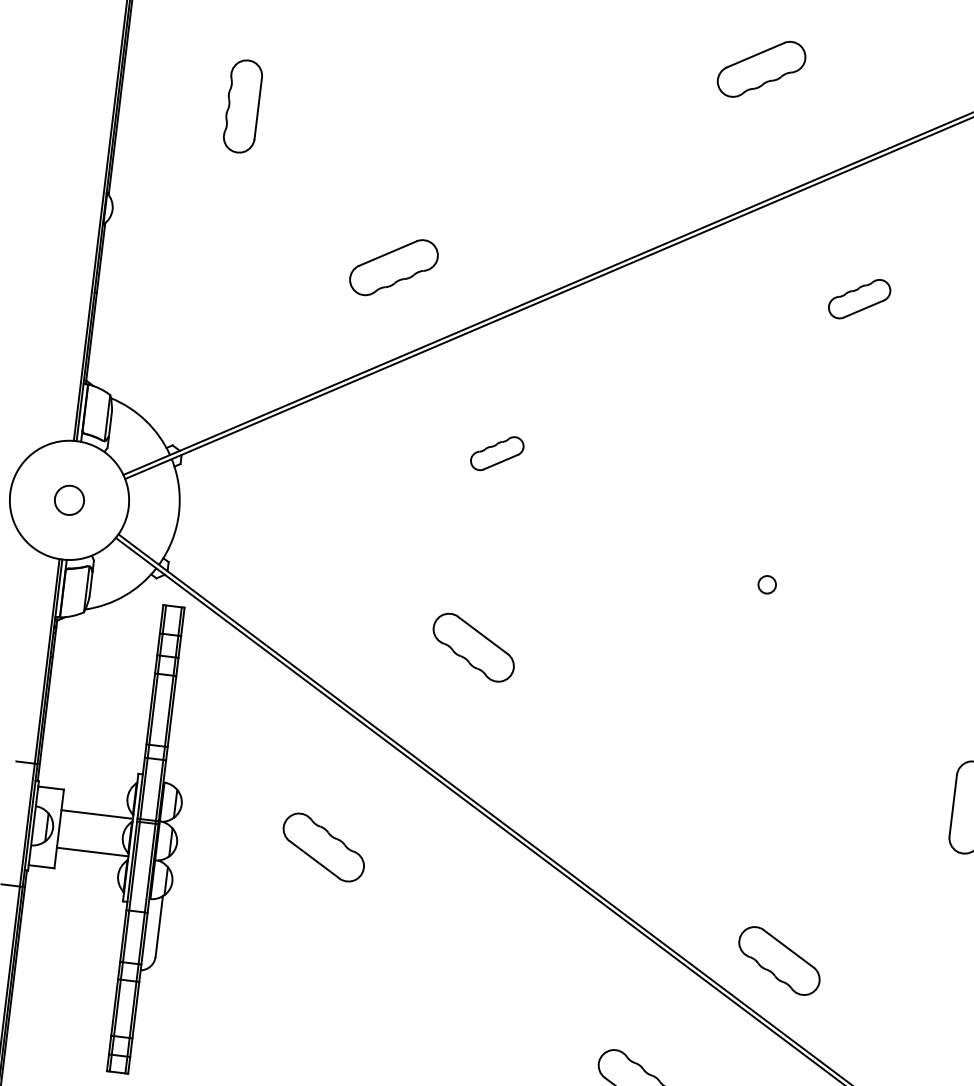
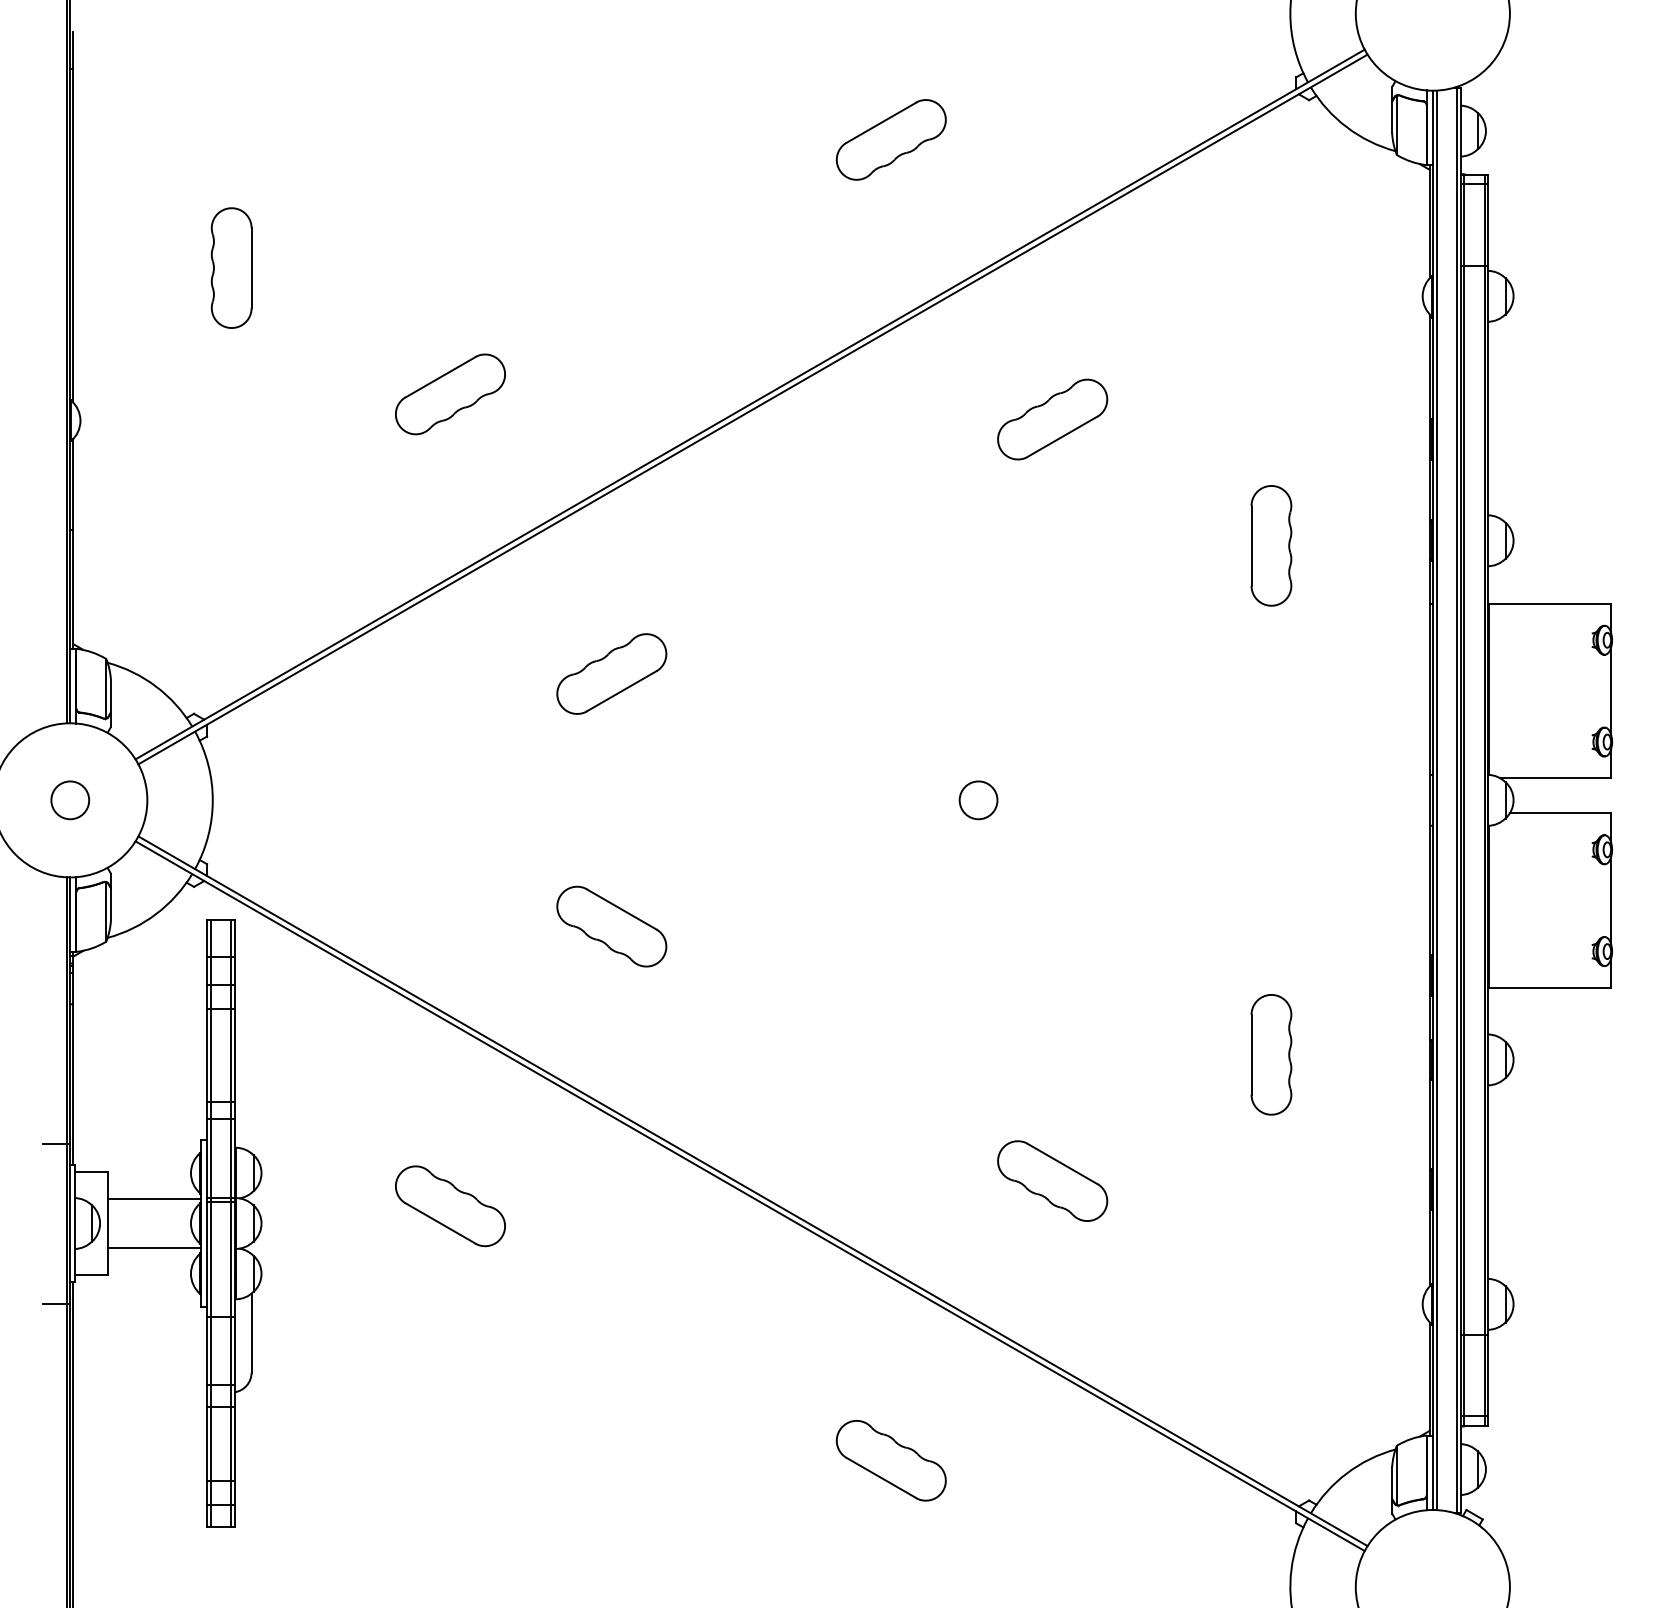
part: (394, 267) -> (450, 394), moved
part: (859, 299) -> (1052, 419), size x1.43
part: (497, 453) -> (611, 673), size x1.67
circle: (767, 584) -> (978, 800), size x1.67
part: (779, 960) -> (1052, 1180), moved

